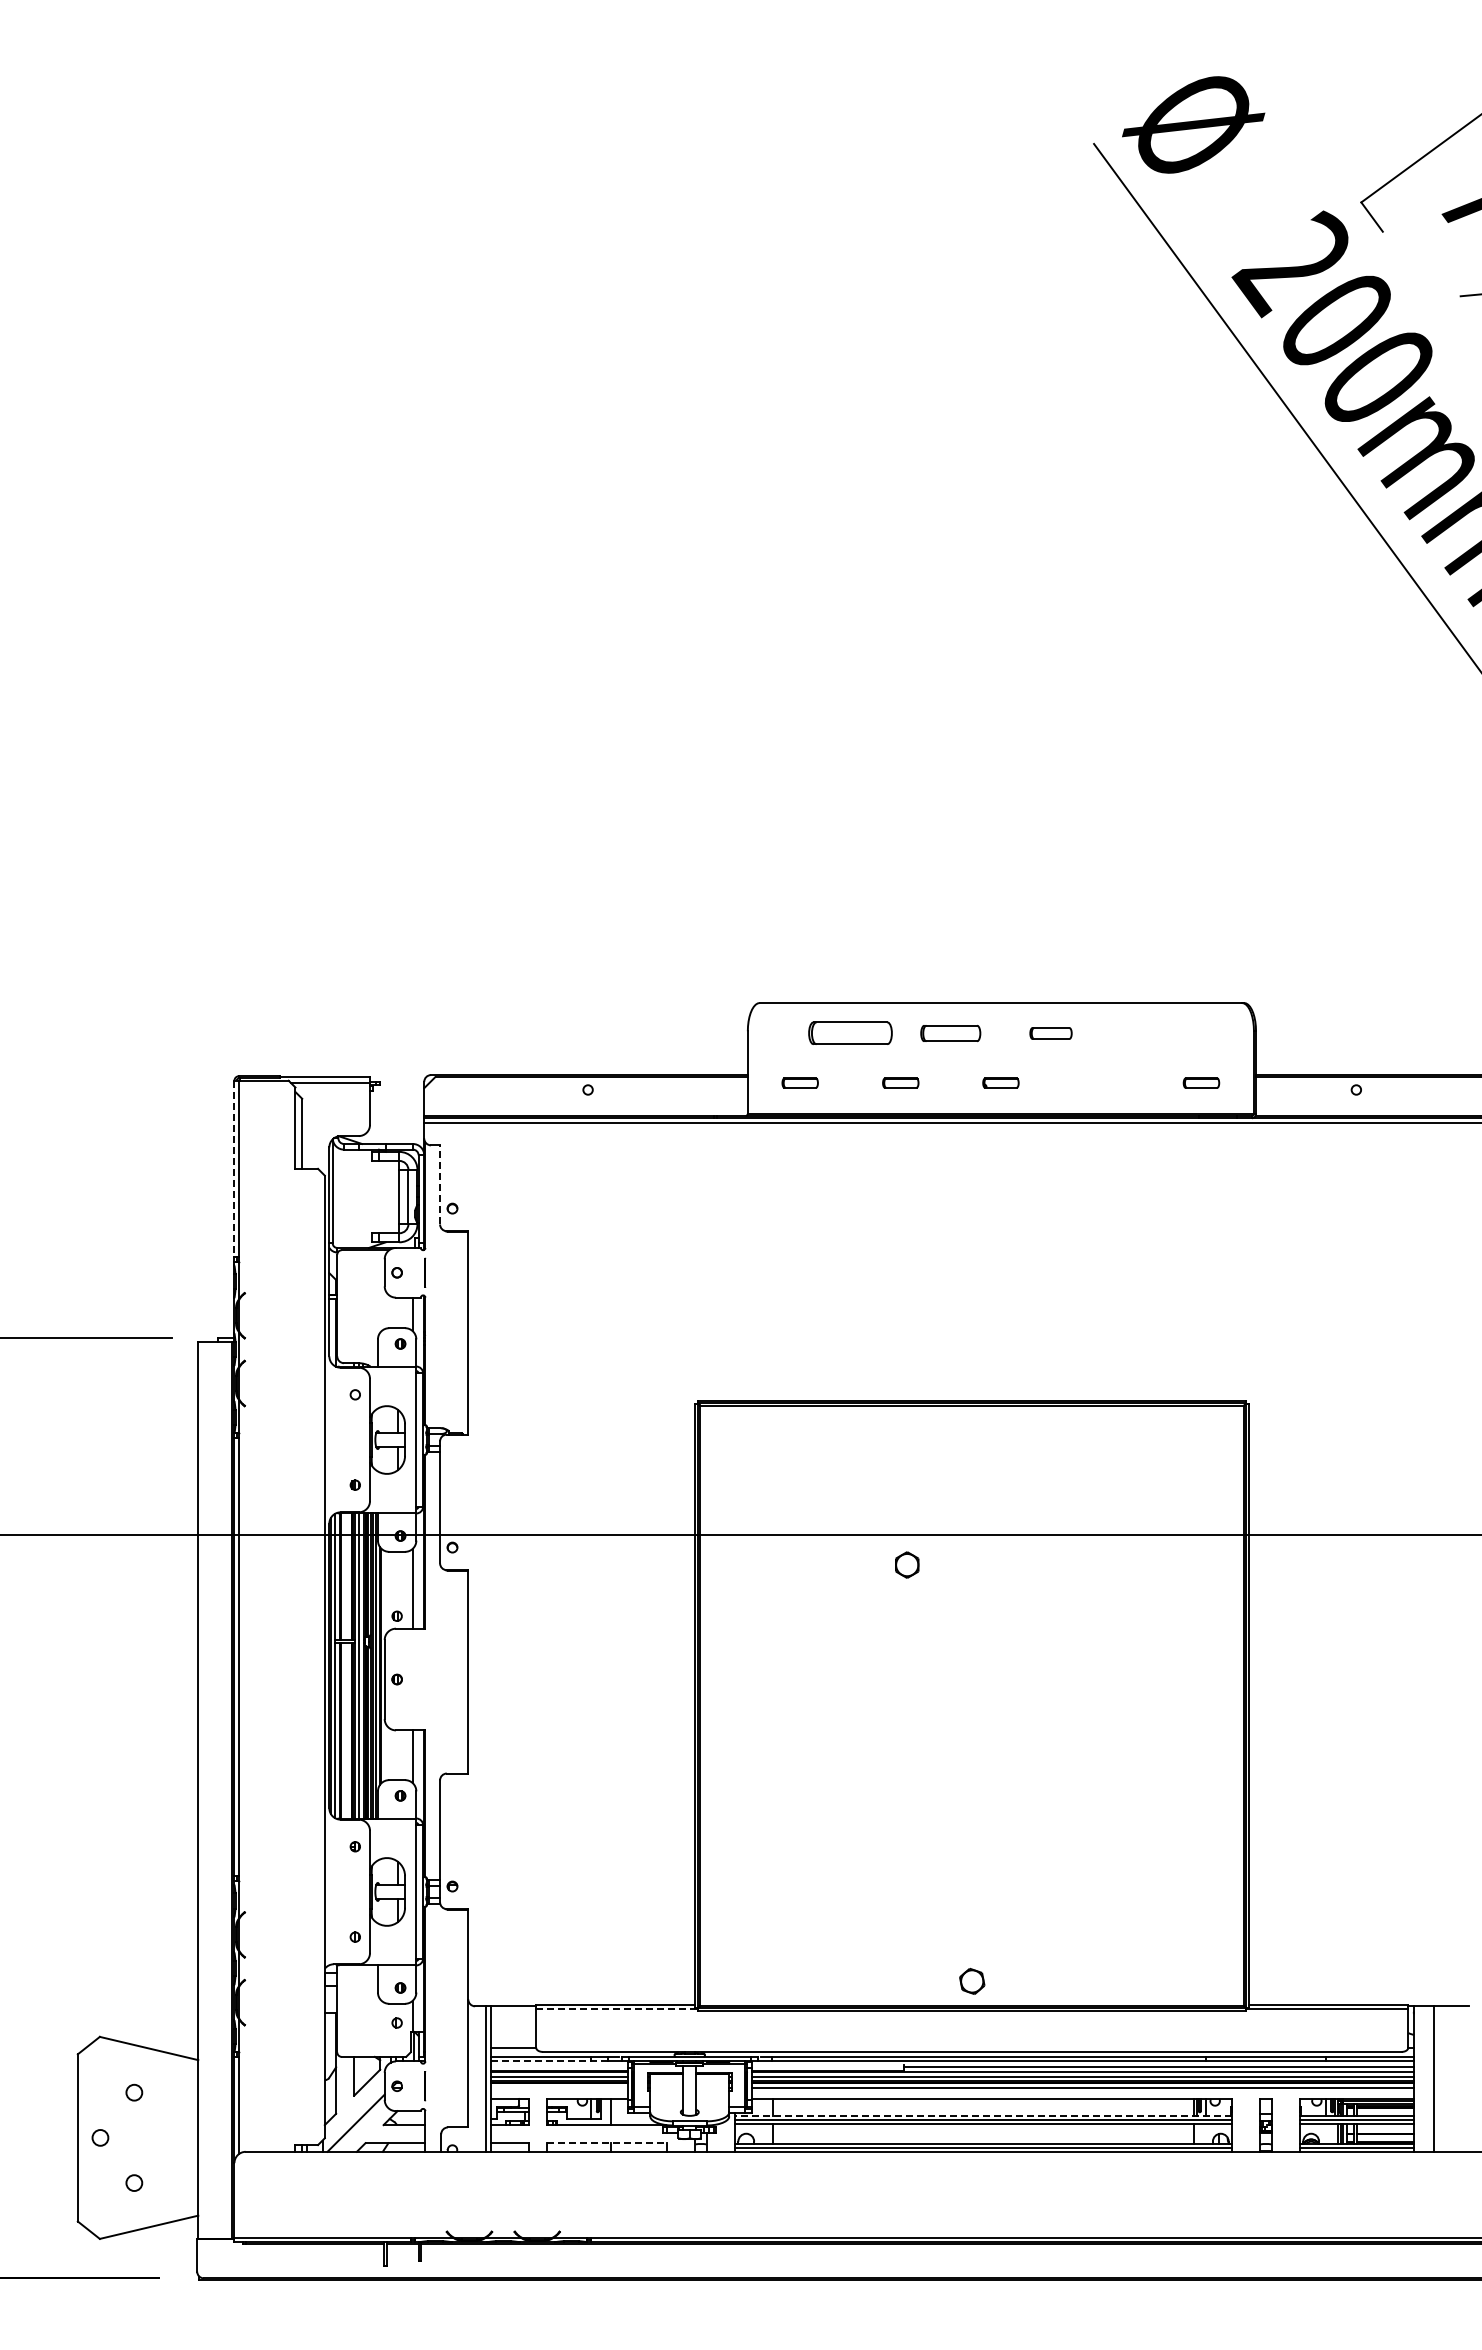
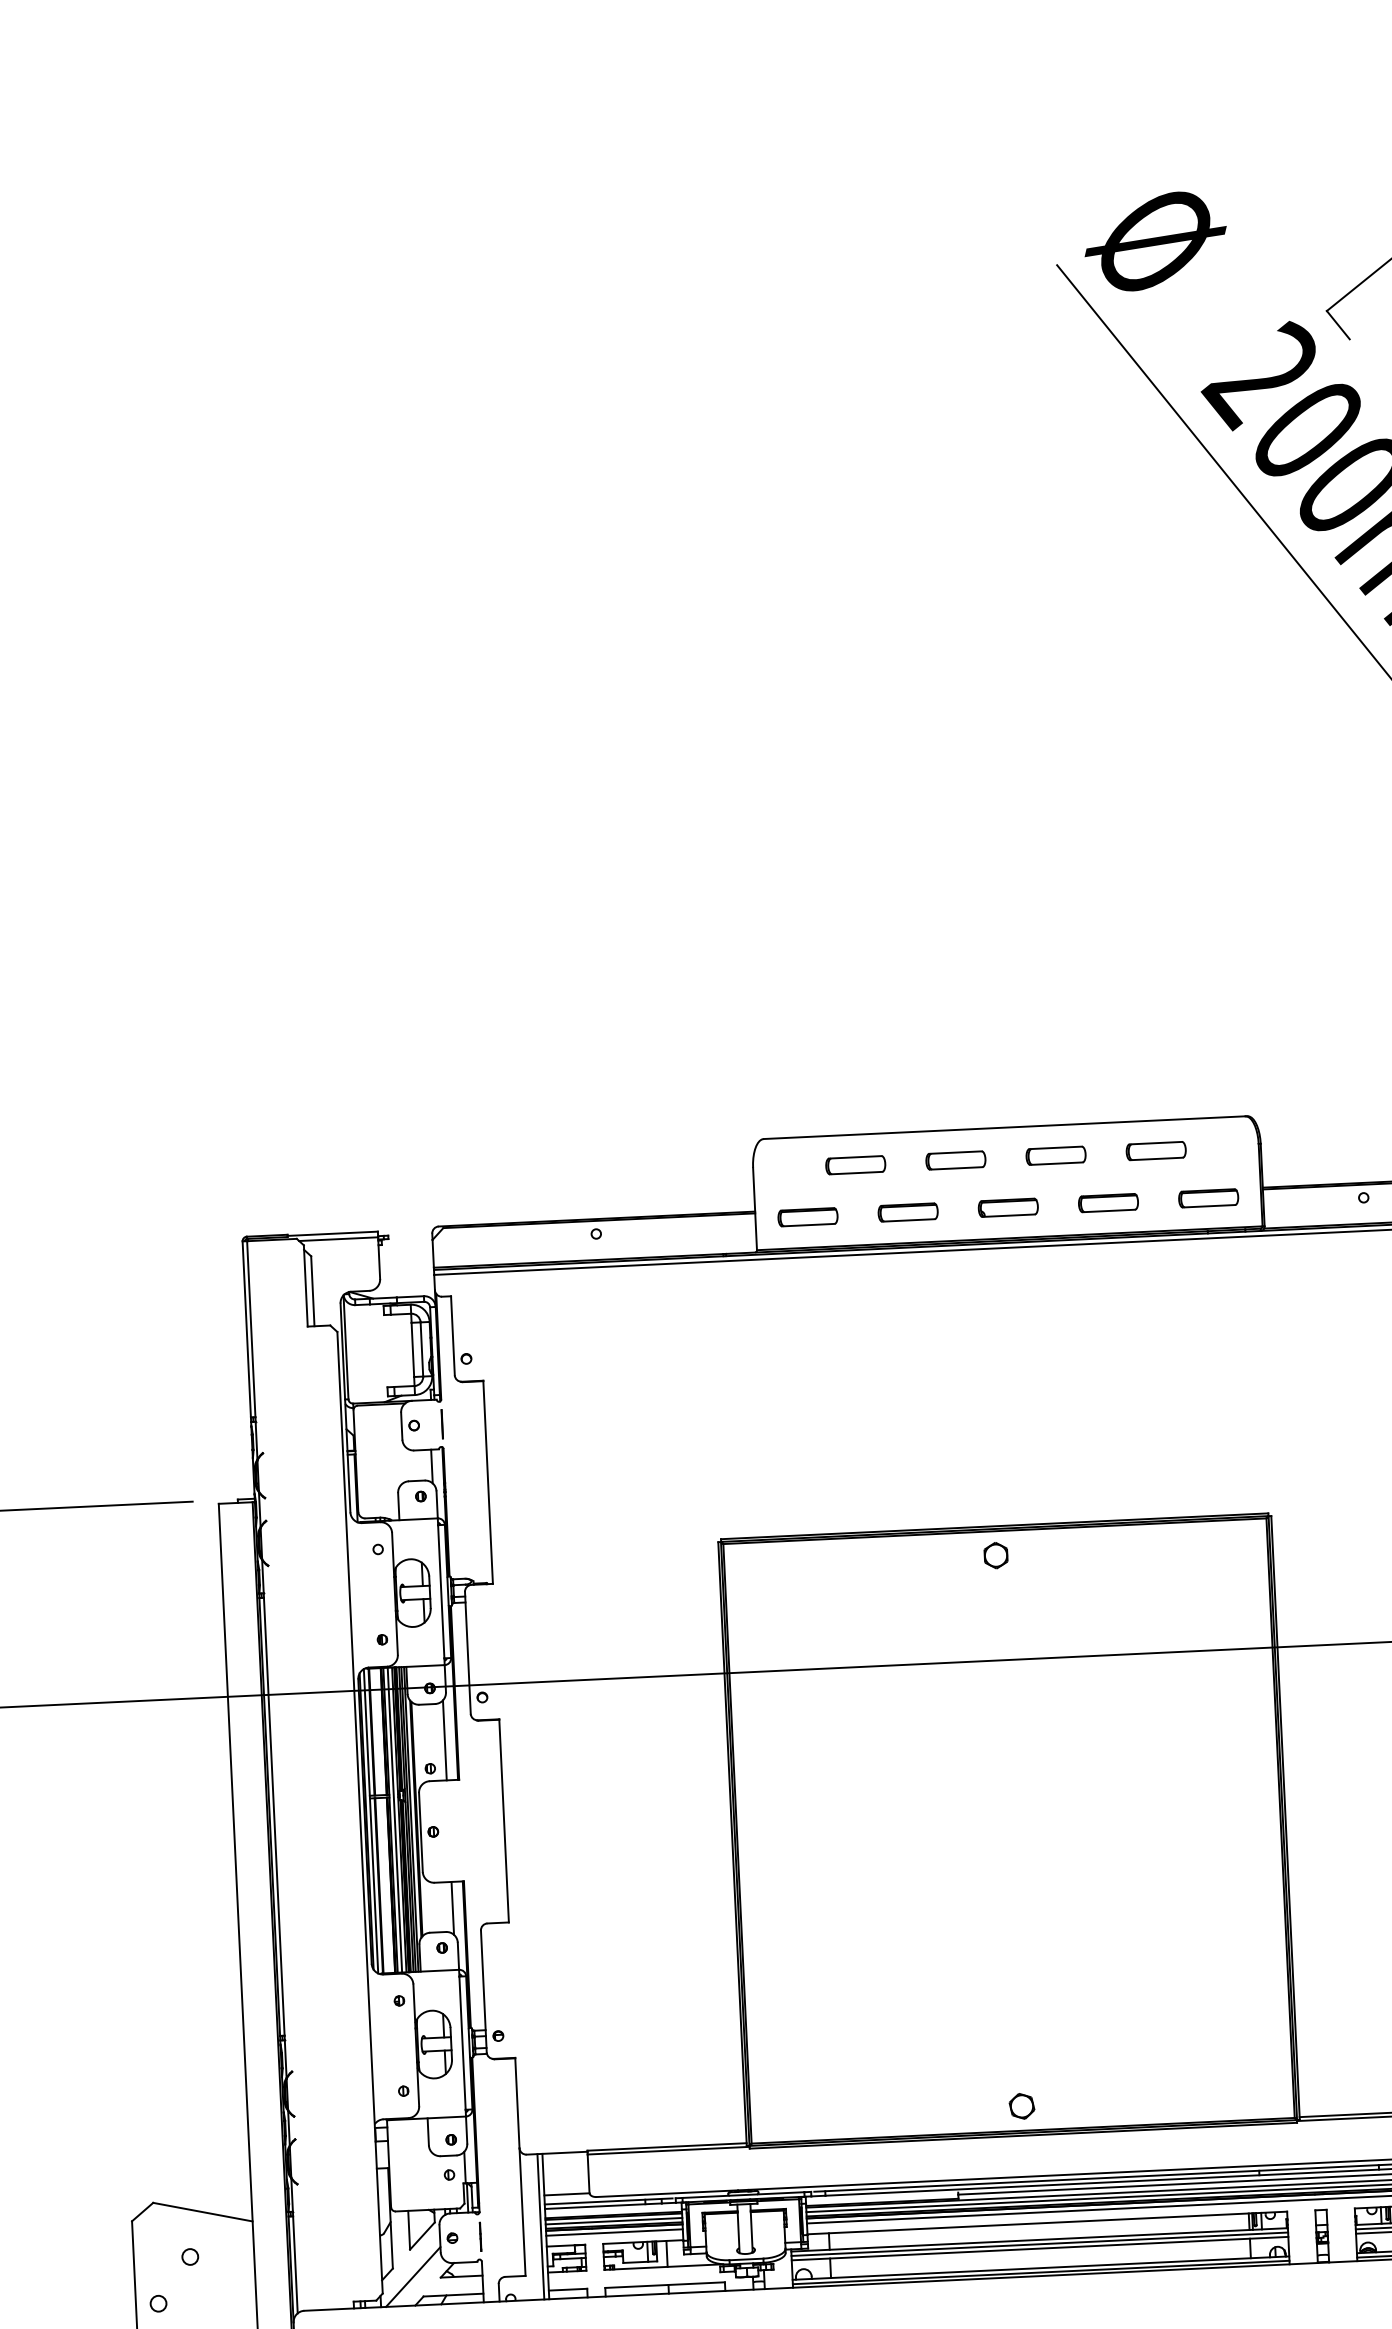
part: (850, 1033) -> (855, 1165), size x0.71
part: (1050, 1033) -> (1055, 1155), size x1.43
part: (1150, 1033) -> (1155, 1151), added
part: (799, 1082) -> (807, 1216), size x1.67
part: (900, 1082) -> (908, 1211), size x1.67
part: (1000, 1082) -> (1007, 1207), size x1.67
part: (1100, 1082) -> (1107, 1202), added
part: (1201, 1082) -> (1208, 1197), size x1.67
line: (234, 1169) -> (246, 1330), dashed -> solid
line: (440, 1184) -> (453, 1335), dashed -> solid
part: (907, 1564) -> (996, 1555), moved
line: (617, 2009) -> (668, 2151), dashed -> solid
line: (549, 2061) -> (603, 2206), dashed -> solid
line: (558, 2088) -> (613, 2232), added
line: (983, 2115) -> (1039, 2239), dashed -> solid
line: (607, 2143) -> (665, 2285), dashed -> solid

